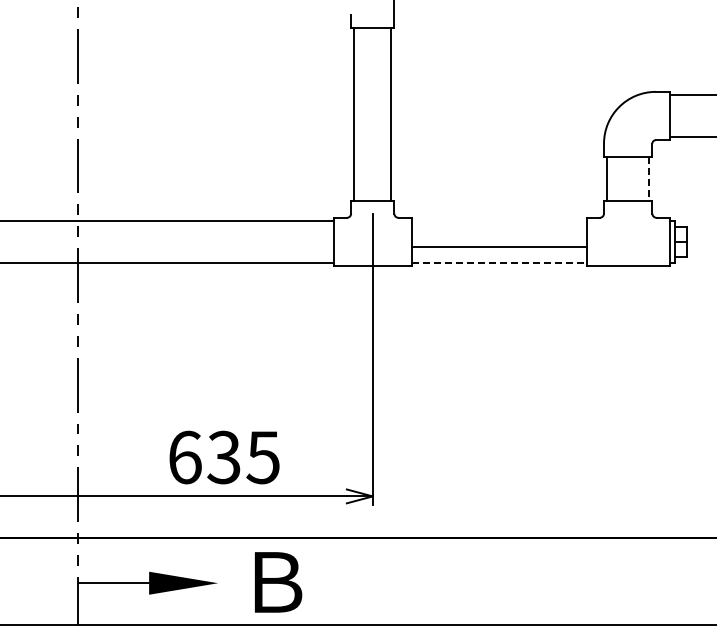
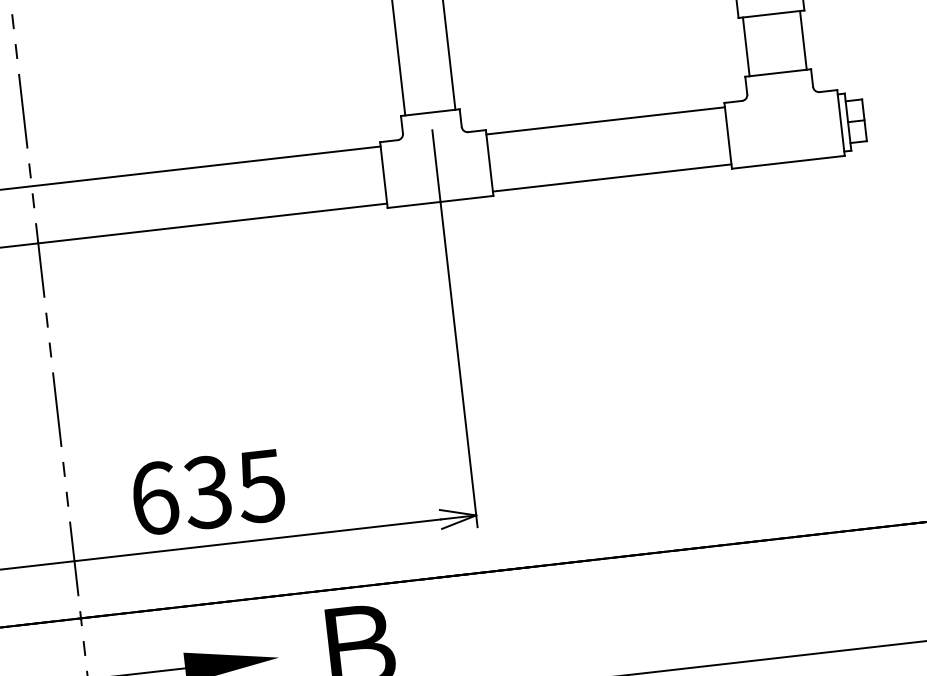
line: (649, 179) -> (803, 40), dashed -> solid
line: (498, 247) -> (604, 121), moved
line: (499, 263) -> (612, 178), dashed -> solid
text: (224, 457) -> (208, 492), moved

